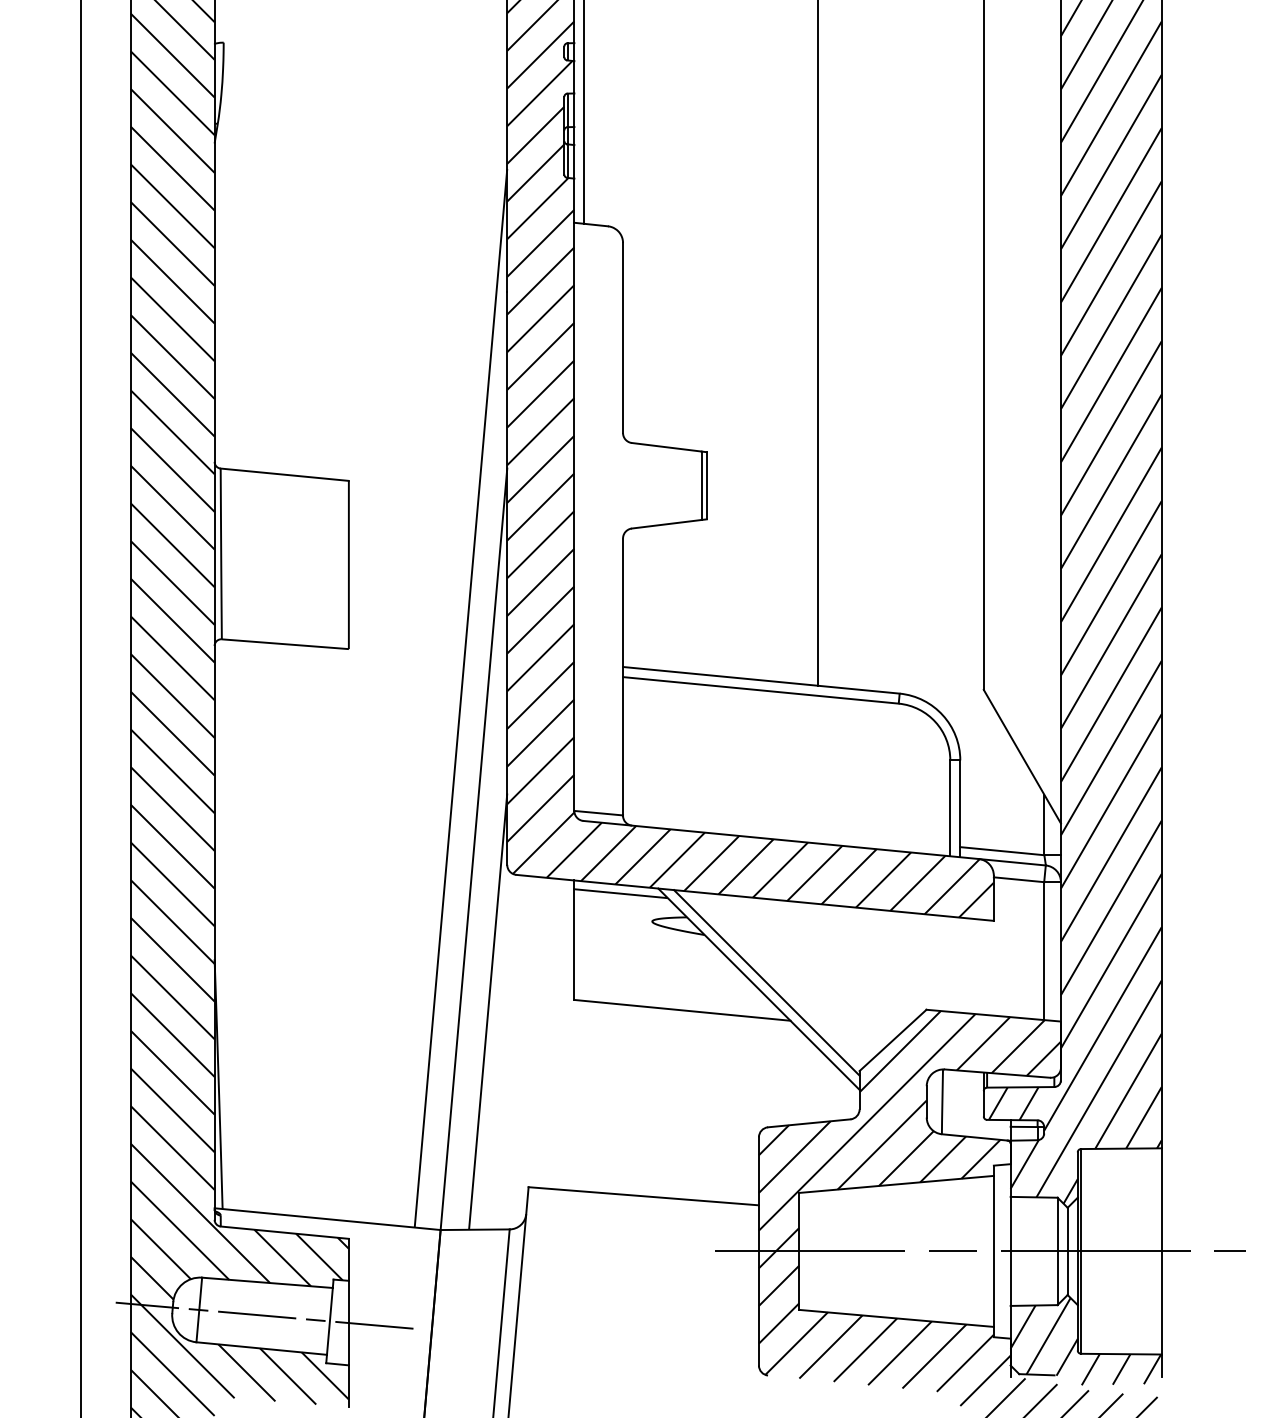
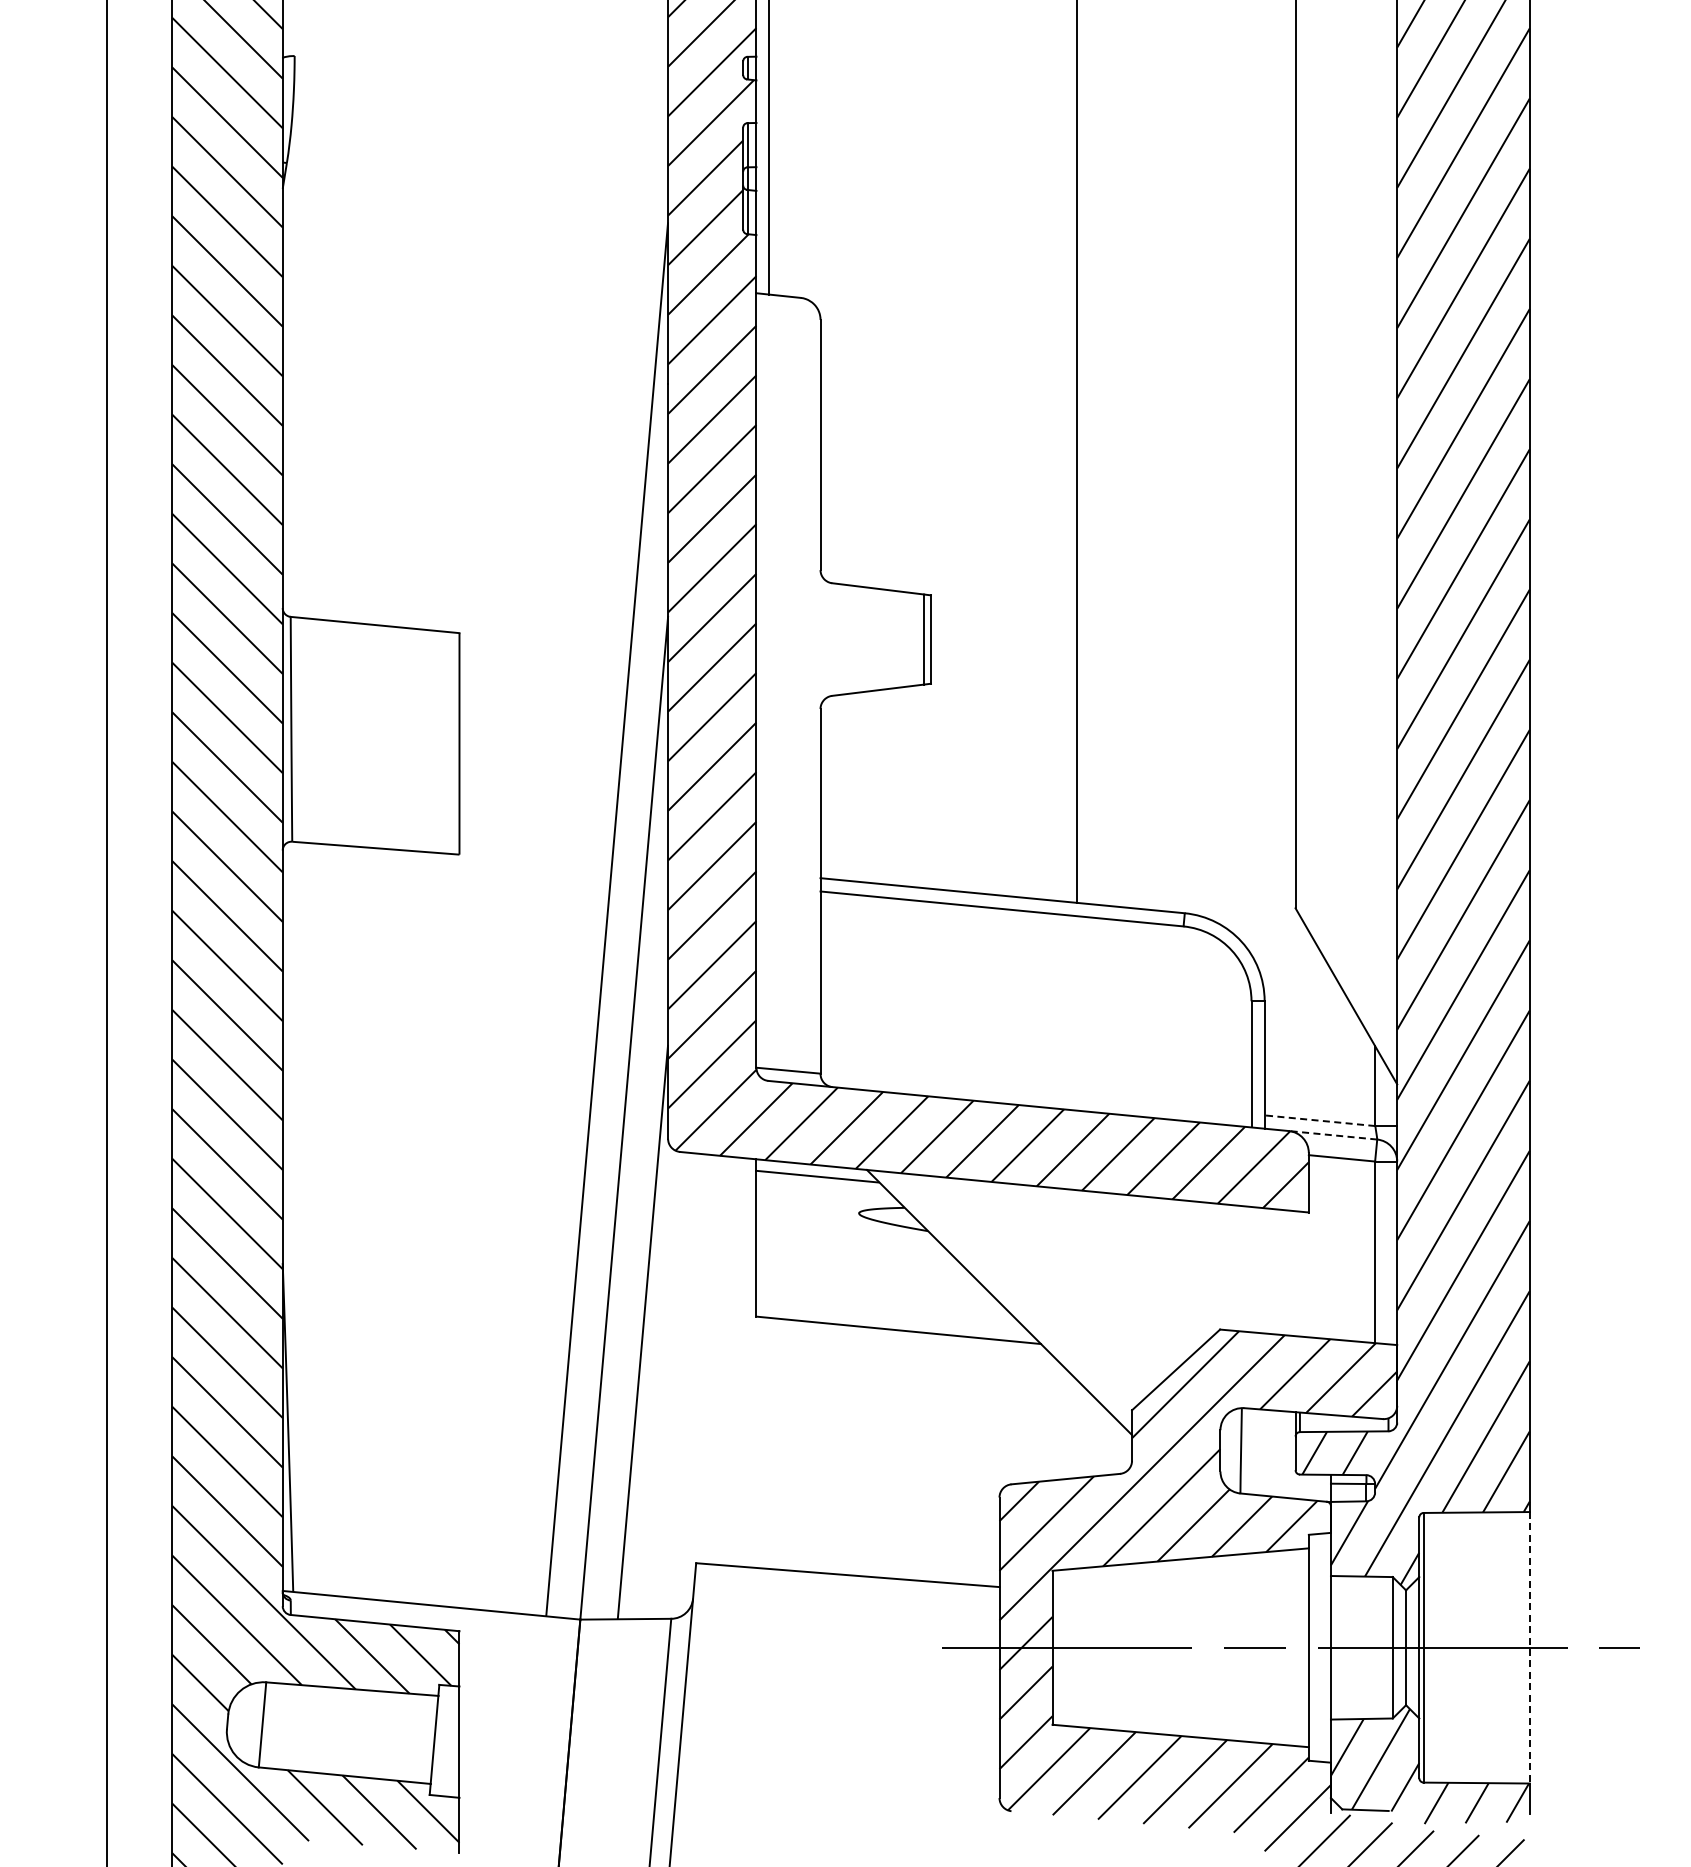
line: (1001, 851) -> (1319, 1120), solid -> dashed
line: (1011, 862) -> (1332, 1135), solid -> dashed
line: (766, 982) -> (1009, 1293), removed
line: (1161, 1251) -> (1529, 1647), solid -> dashed
line: (264, 1315) -> (348, 1732), removed

